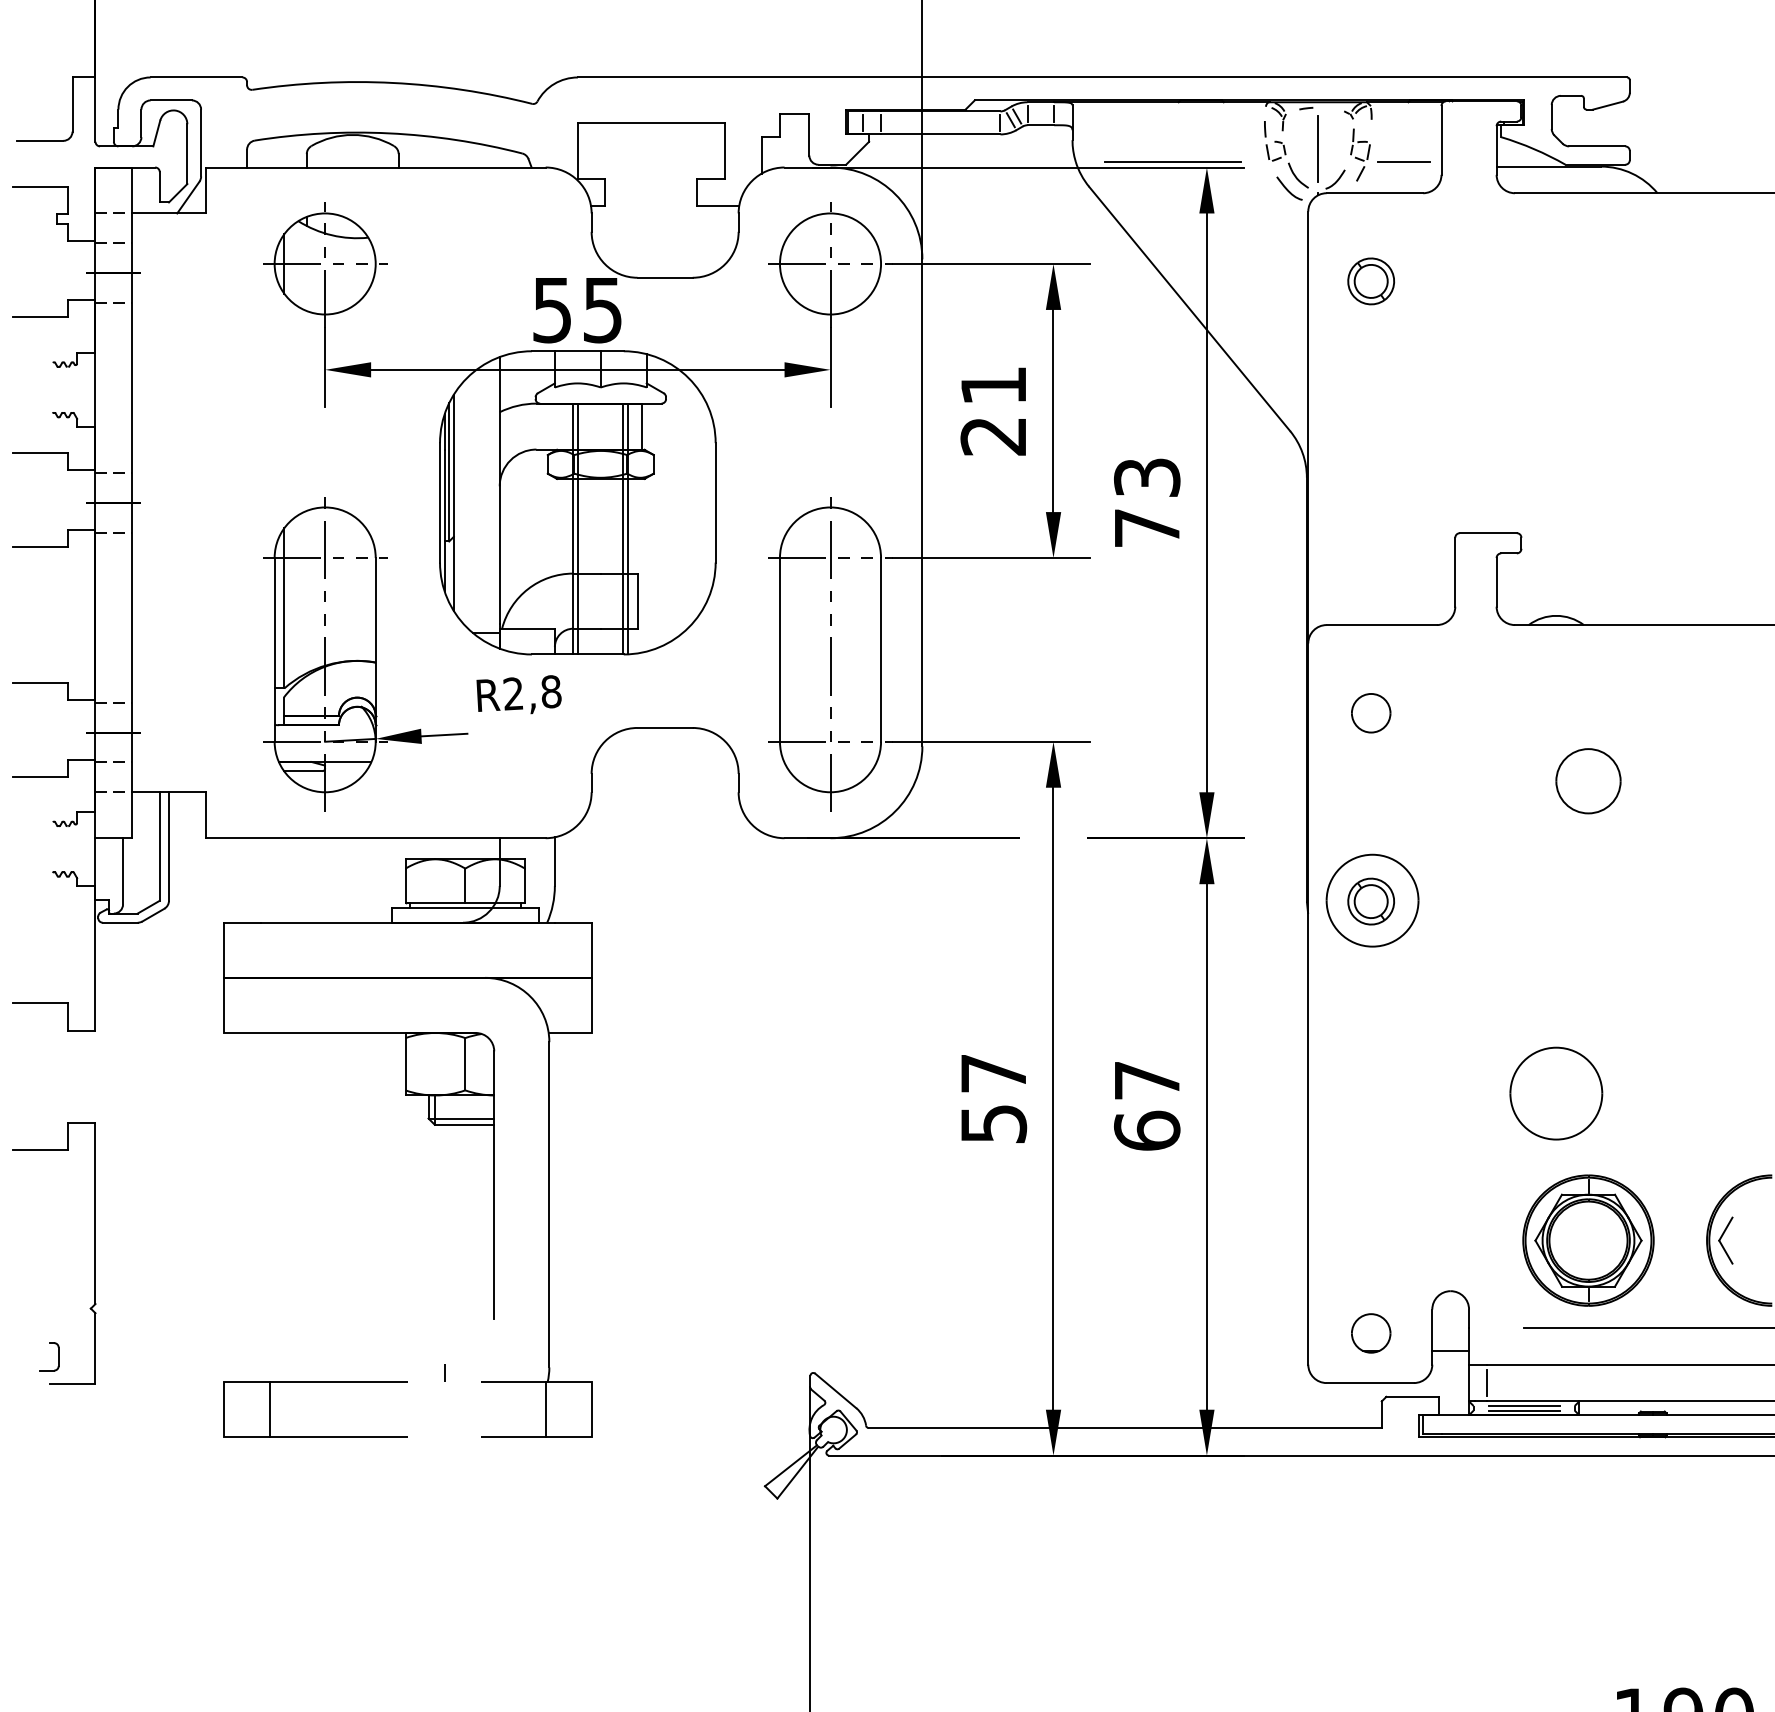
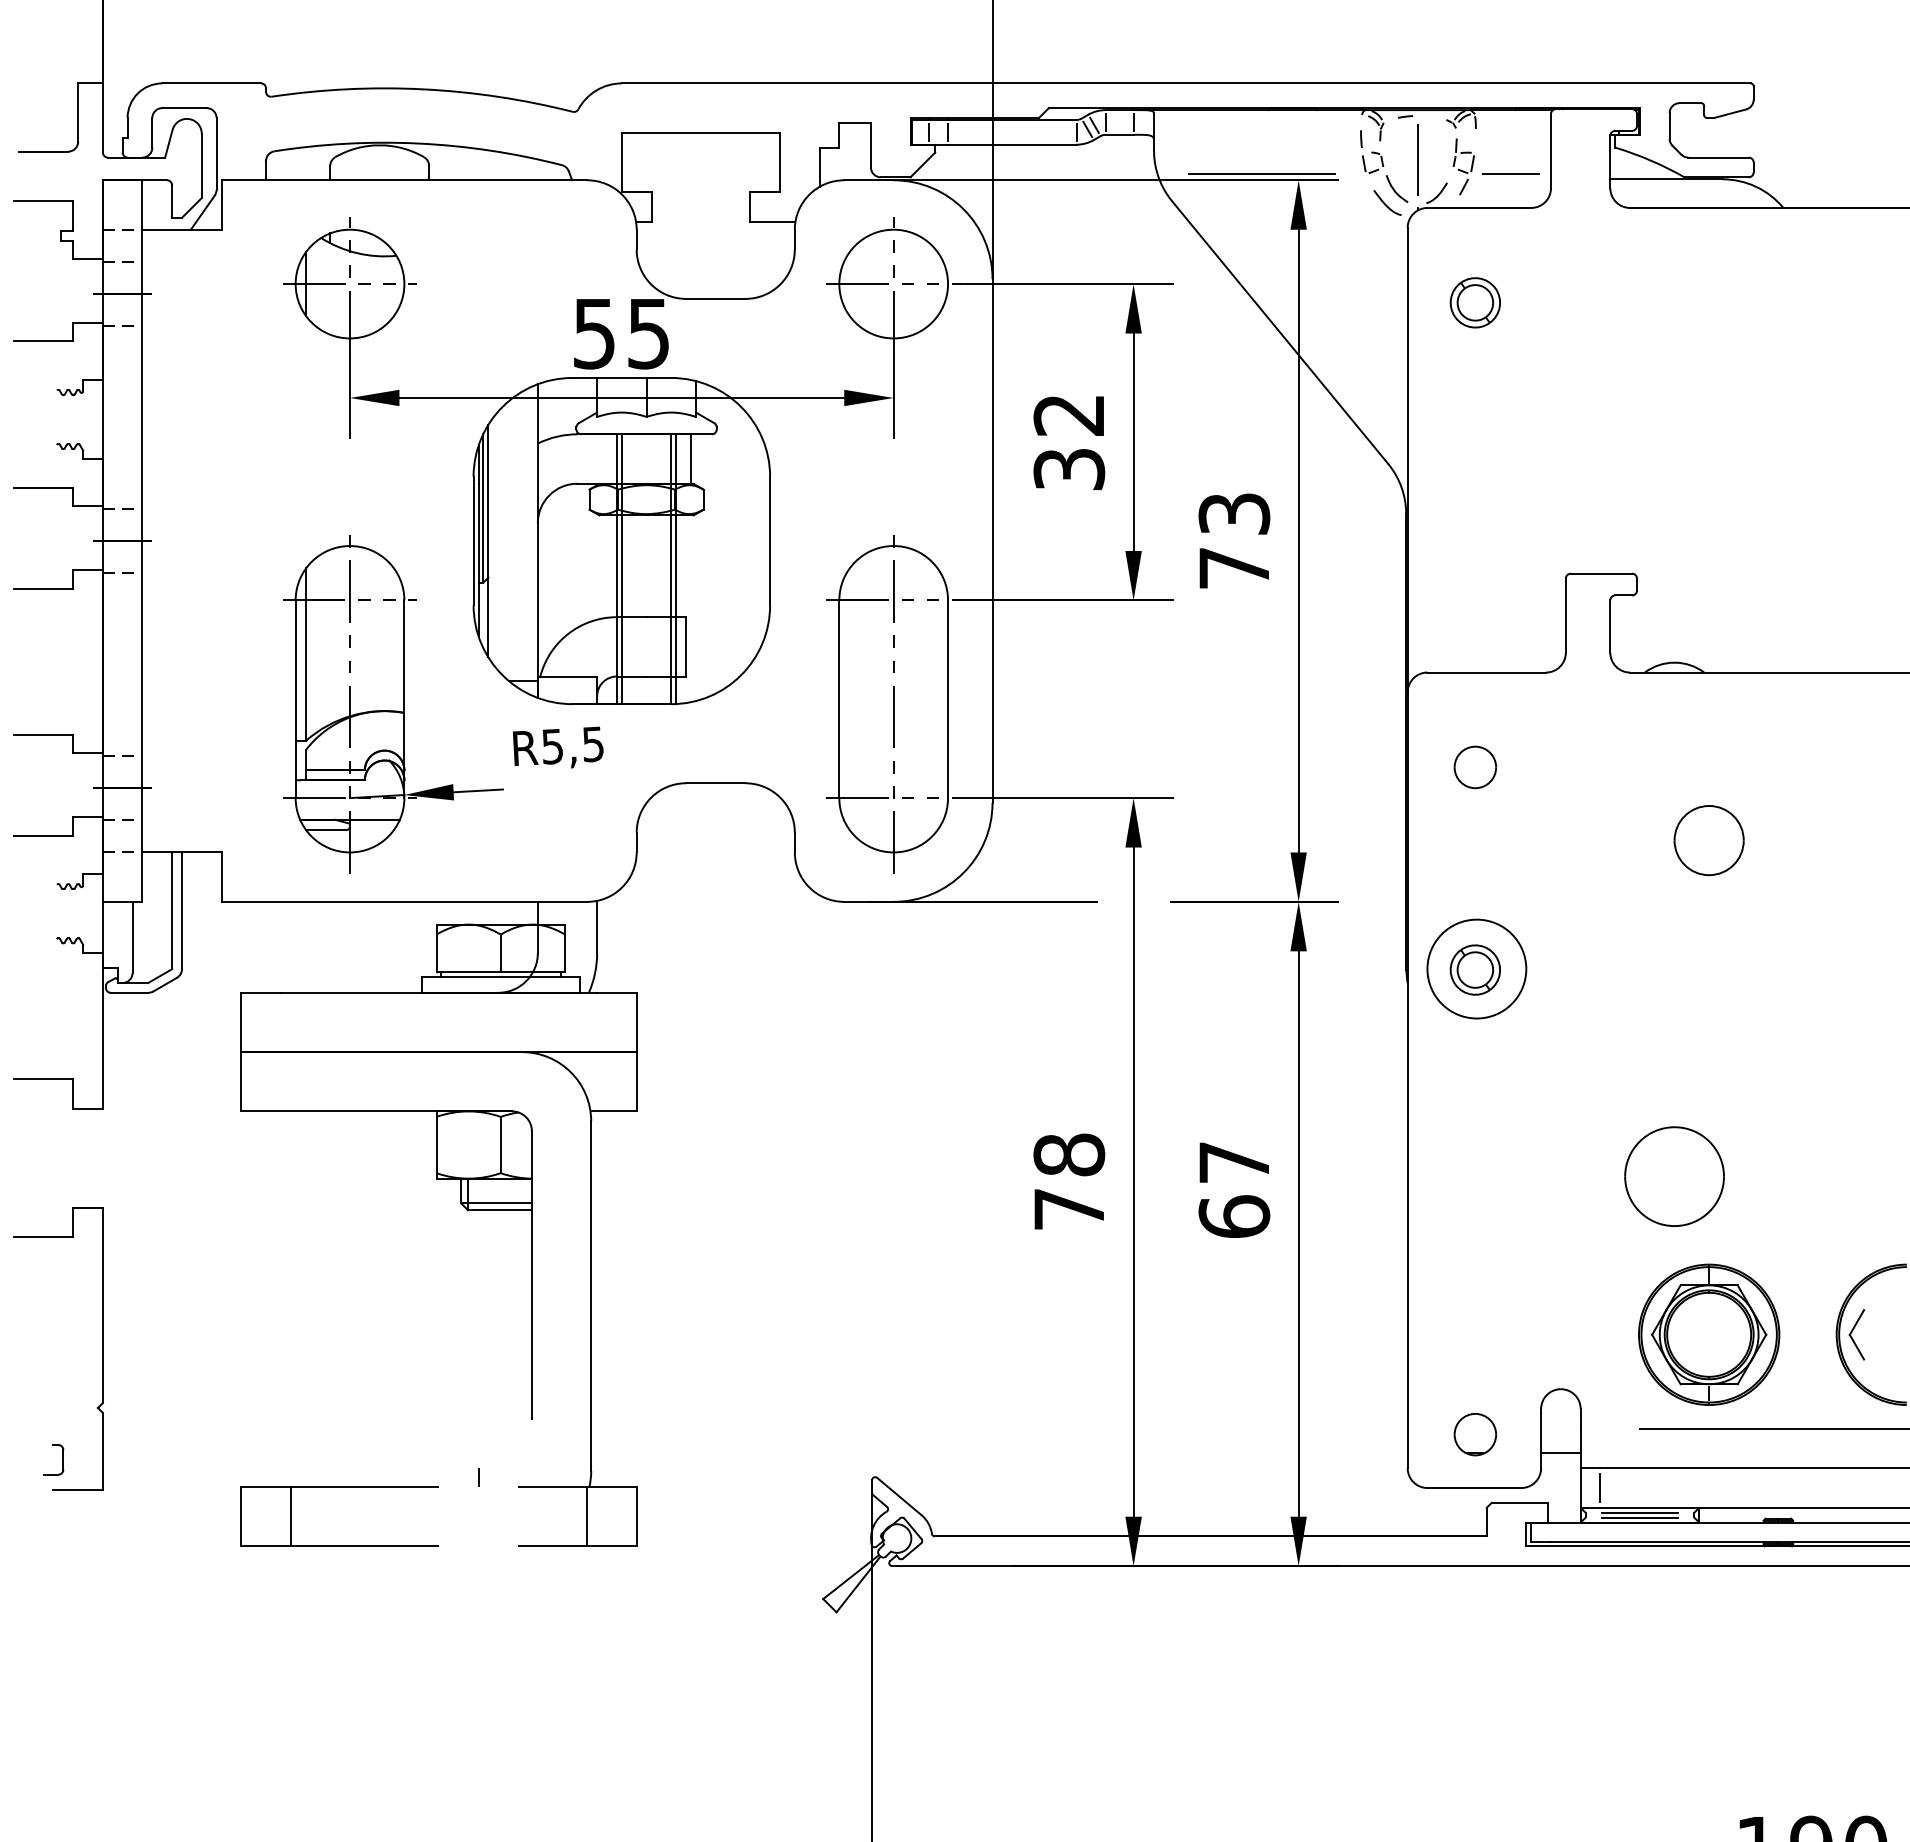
text: (993, 411) -> (1069, 442), 21 -> 32
text: (531, 692) -> (572, 745), R2,8 -> R5,5
text: (993, 1098) -> (1069, 1181), 57 -> 78

